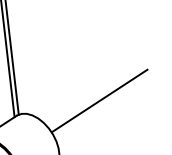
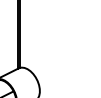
line: (99, 100) -> (65, 65), removed

